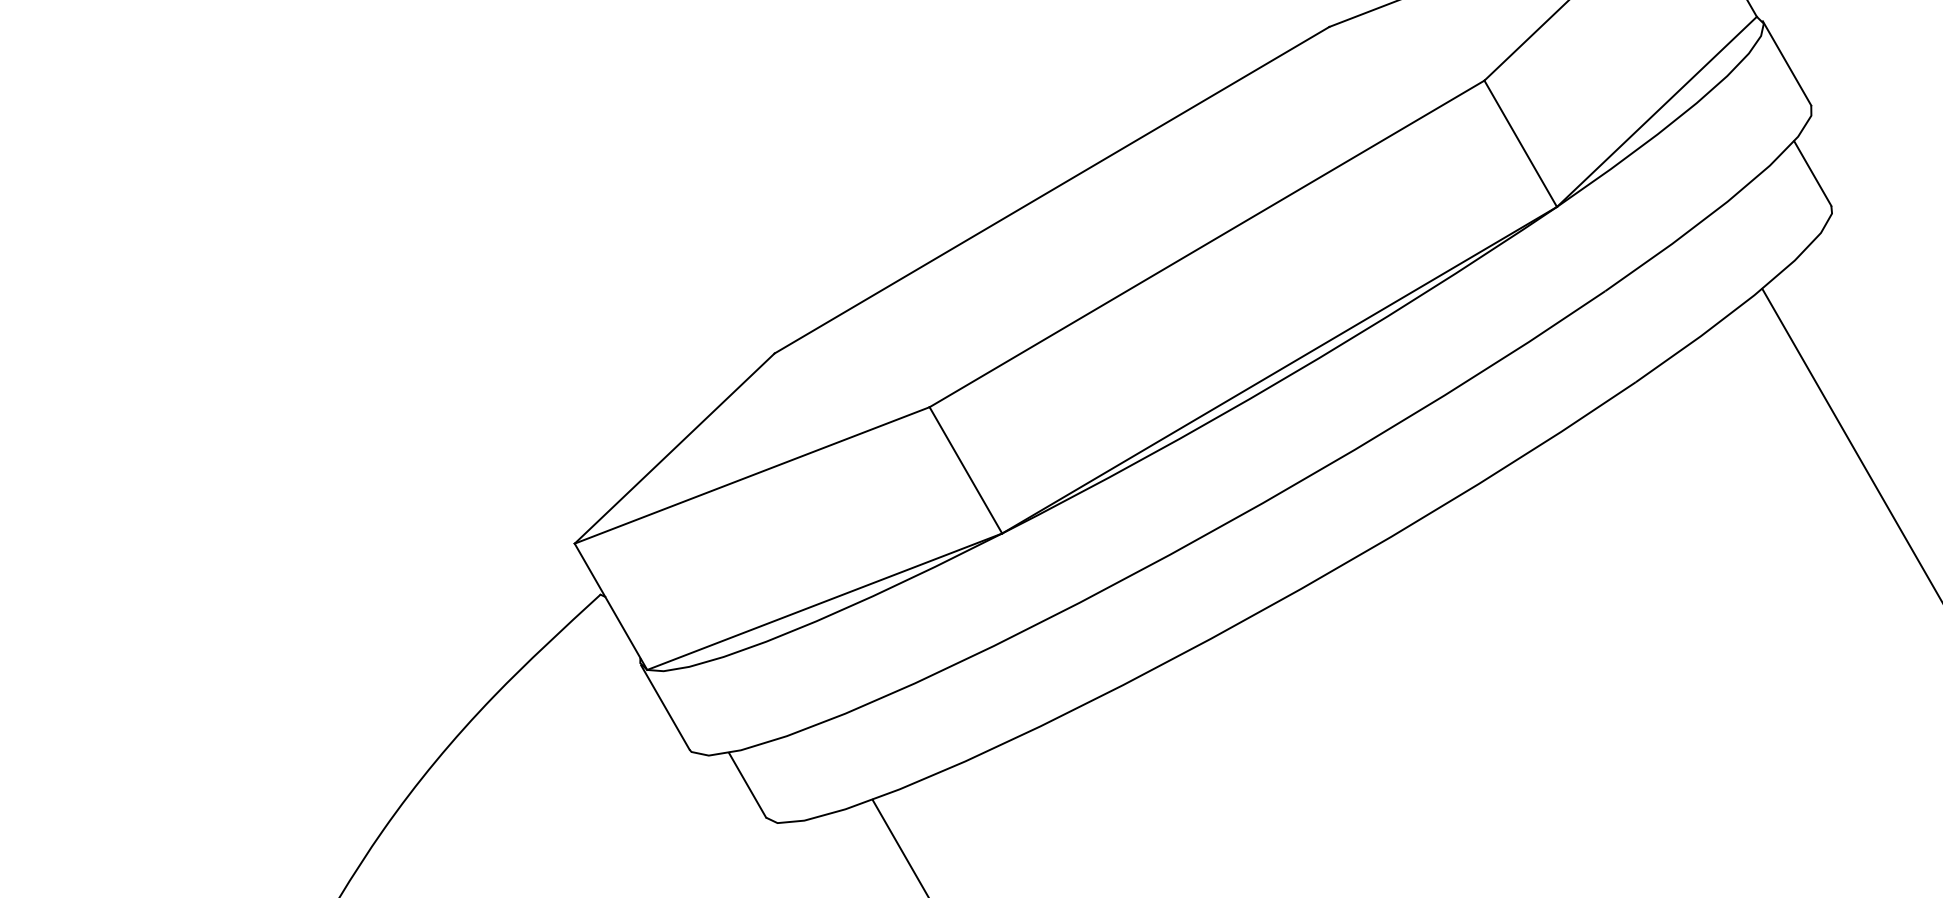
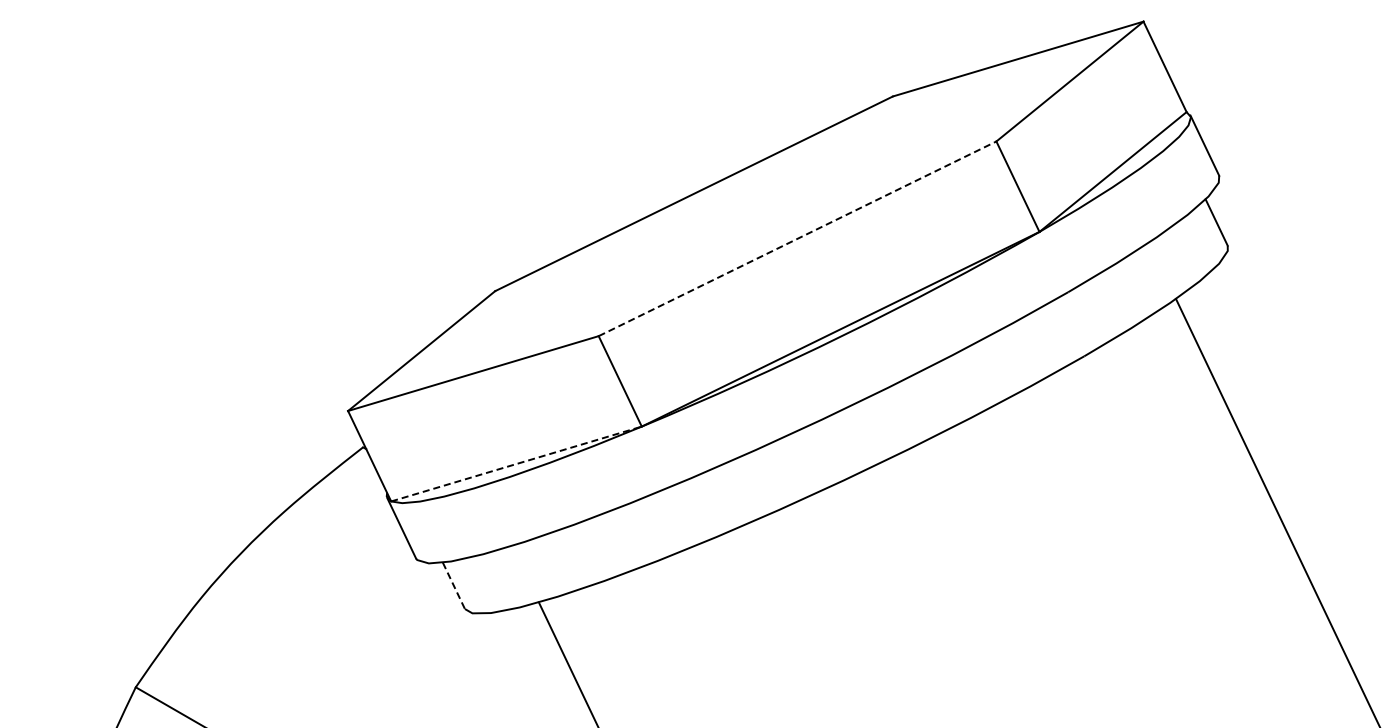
line: (1208, 243) -> (798, 238), solid -> dashed
line: (824, 602) -> (516, 464), solid -> dashed
line: (746, 784) -> (453, 585), solid -> dashed

